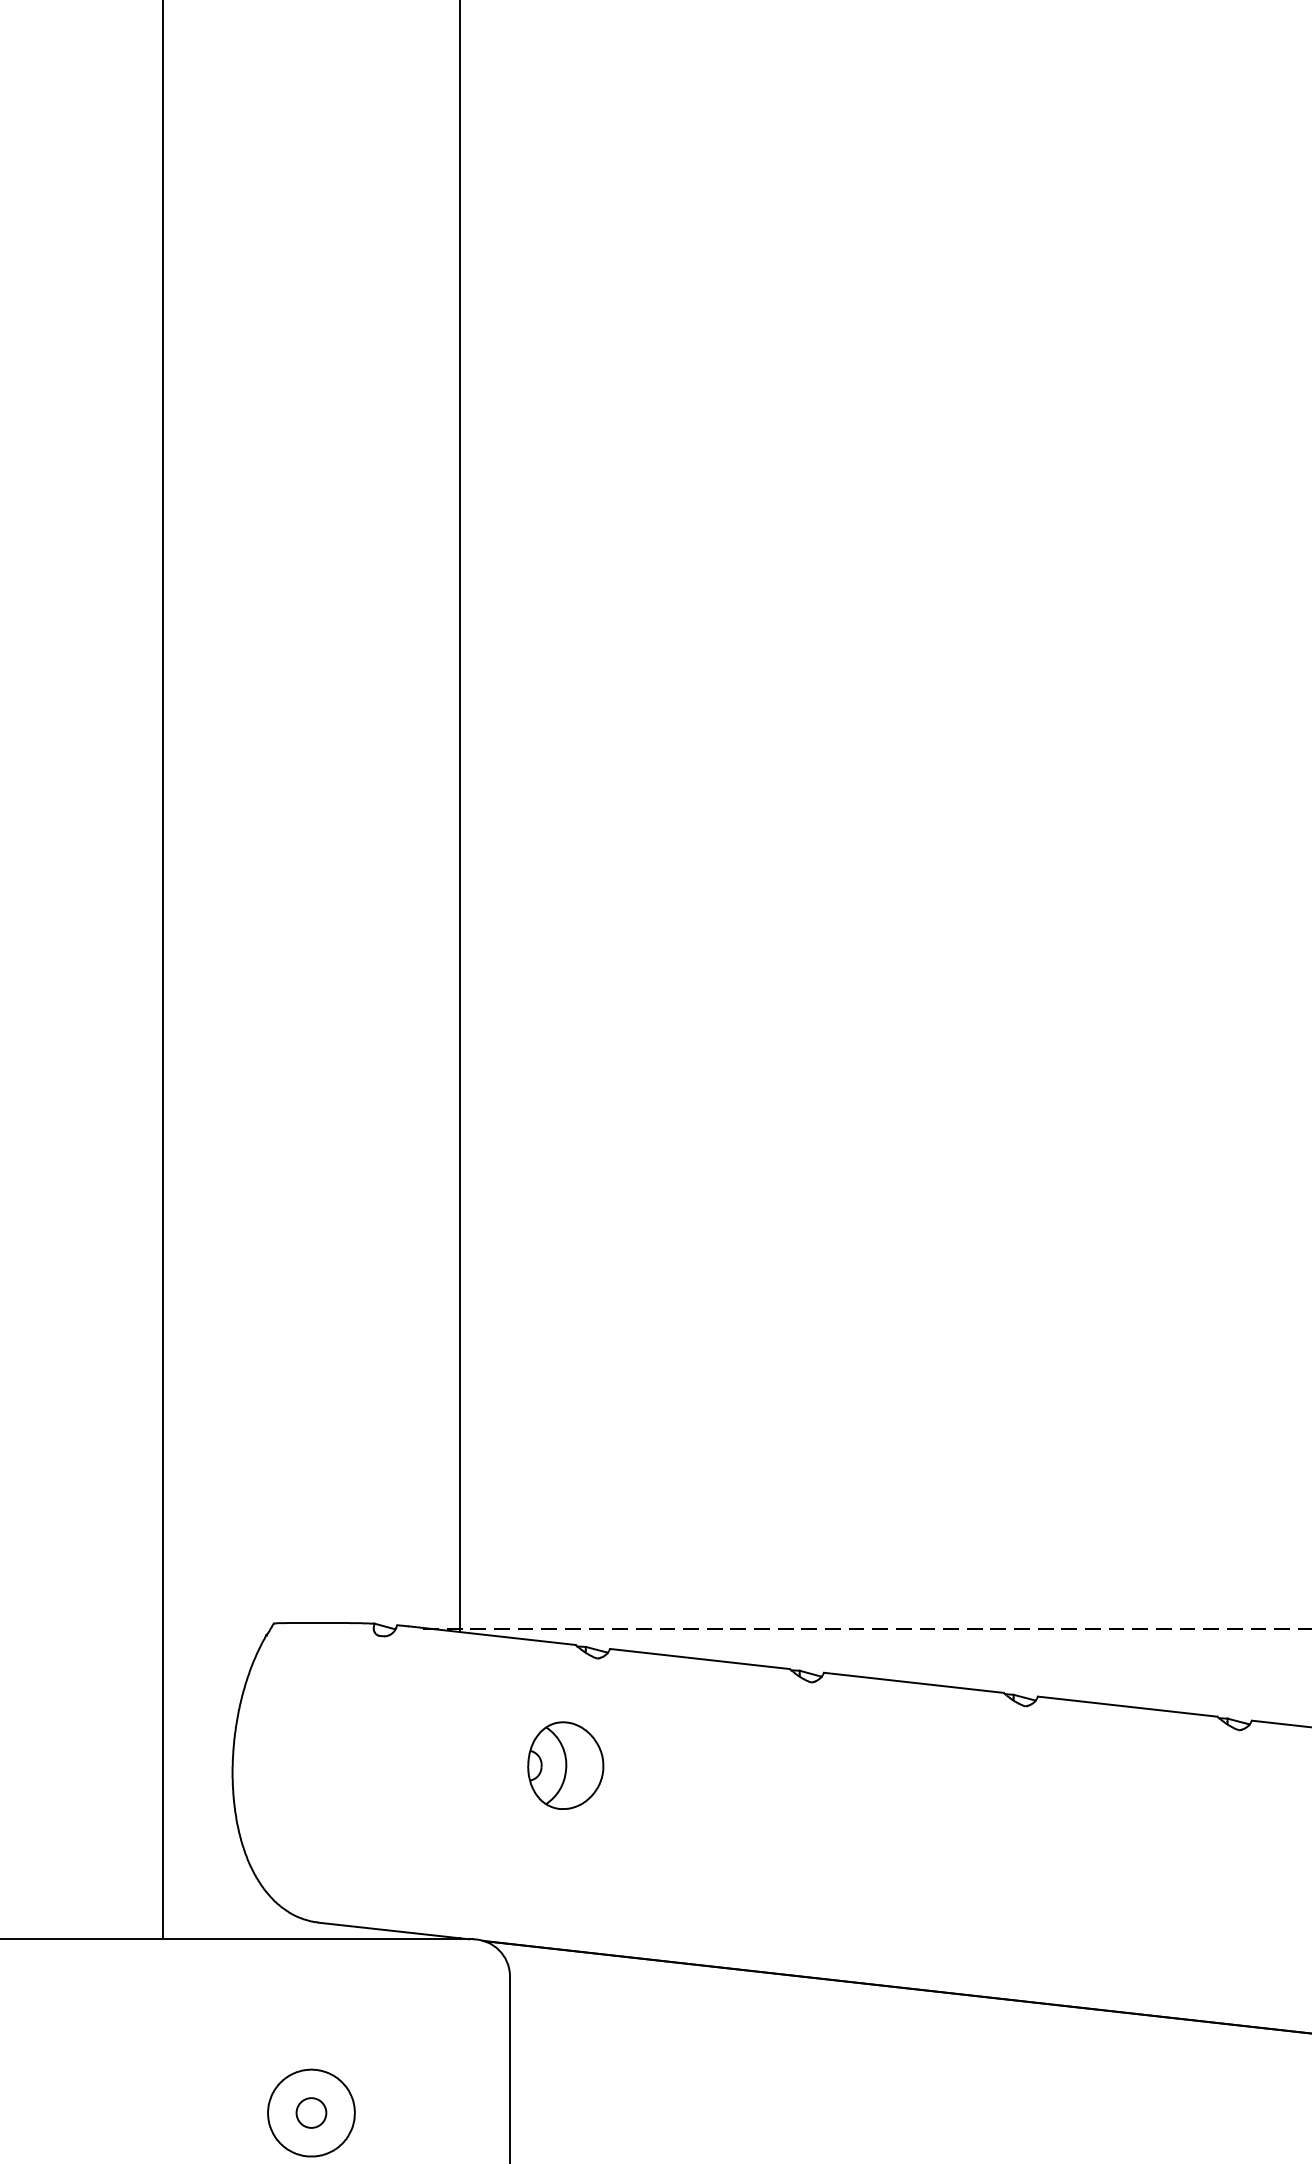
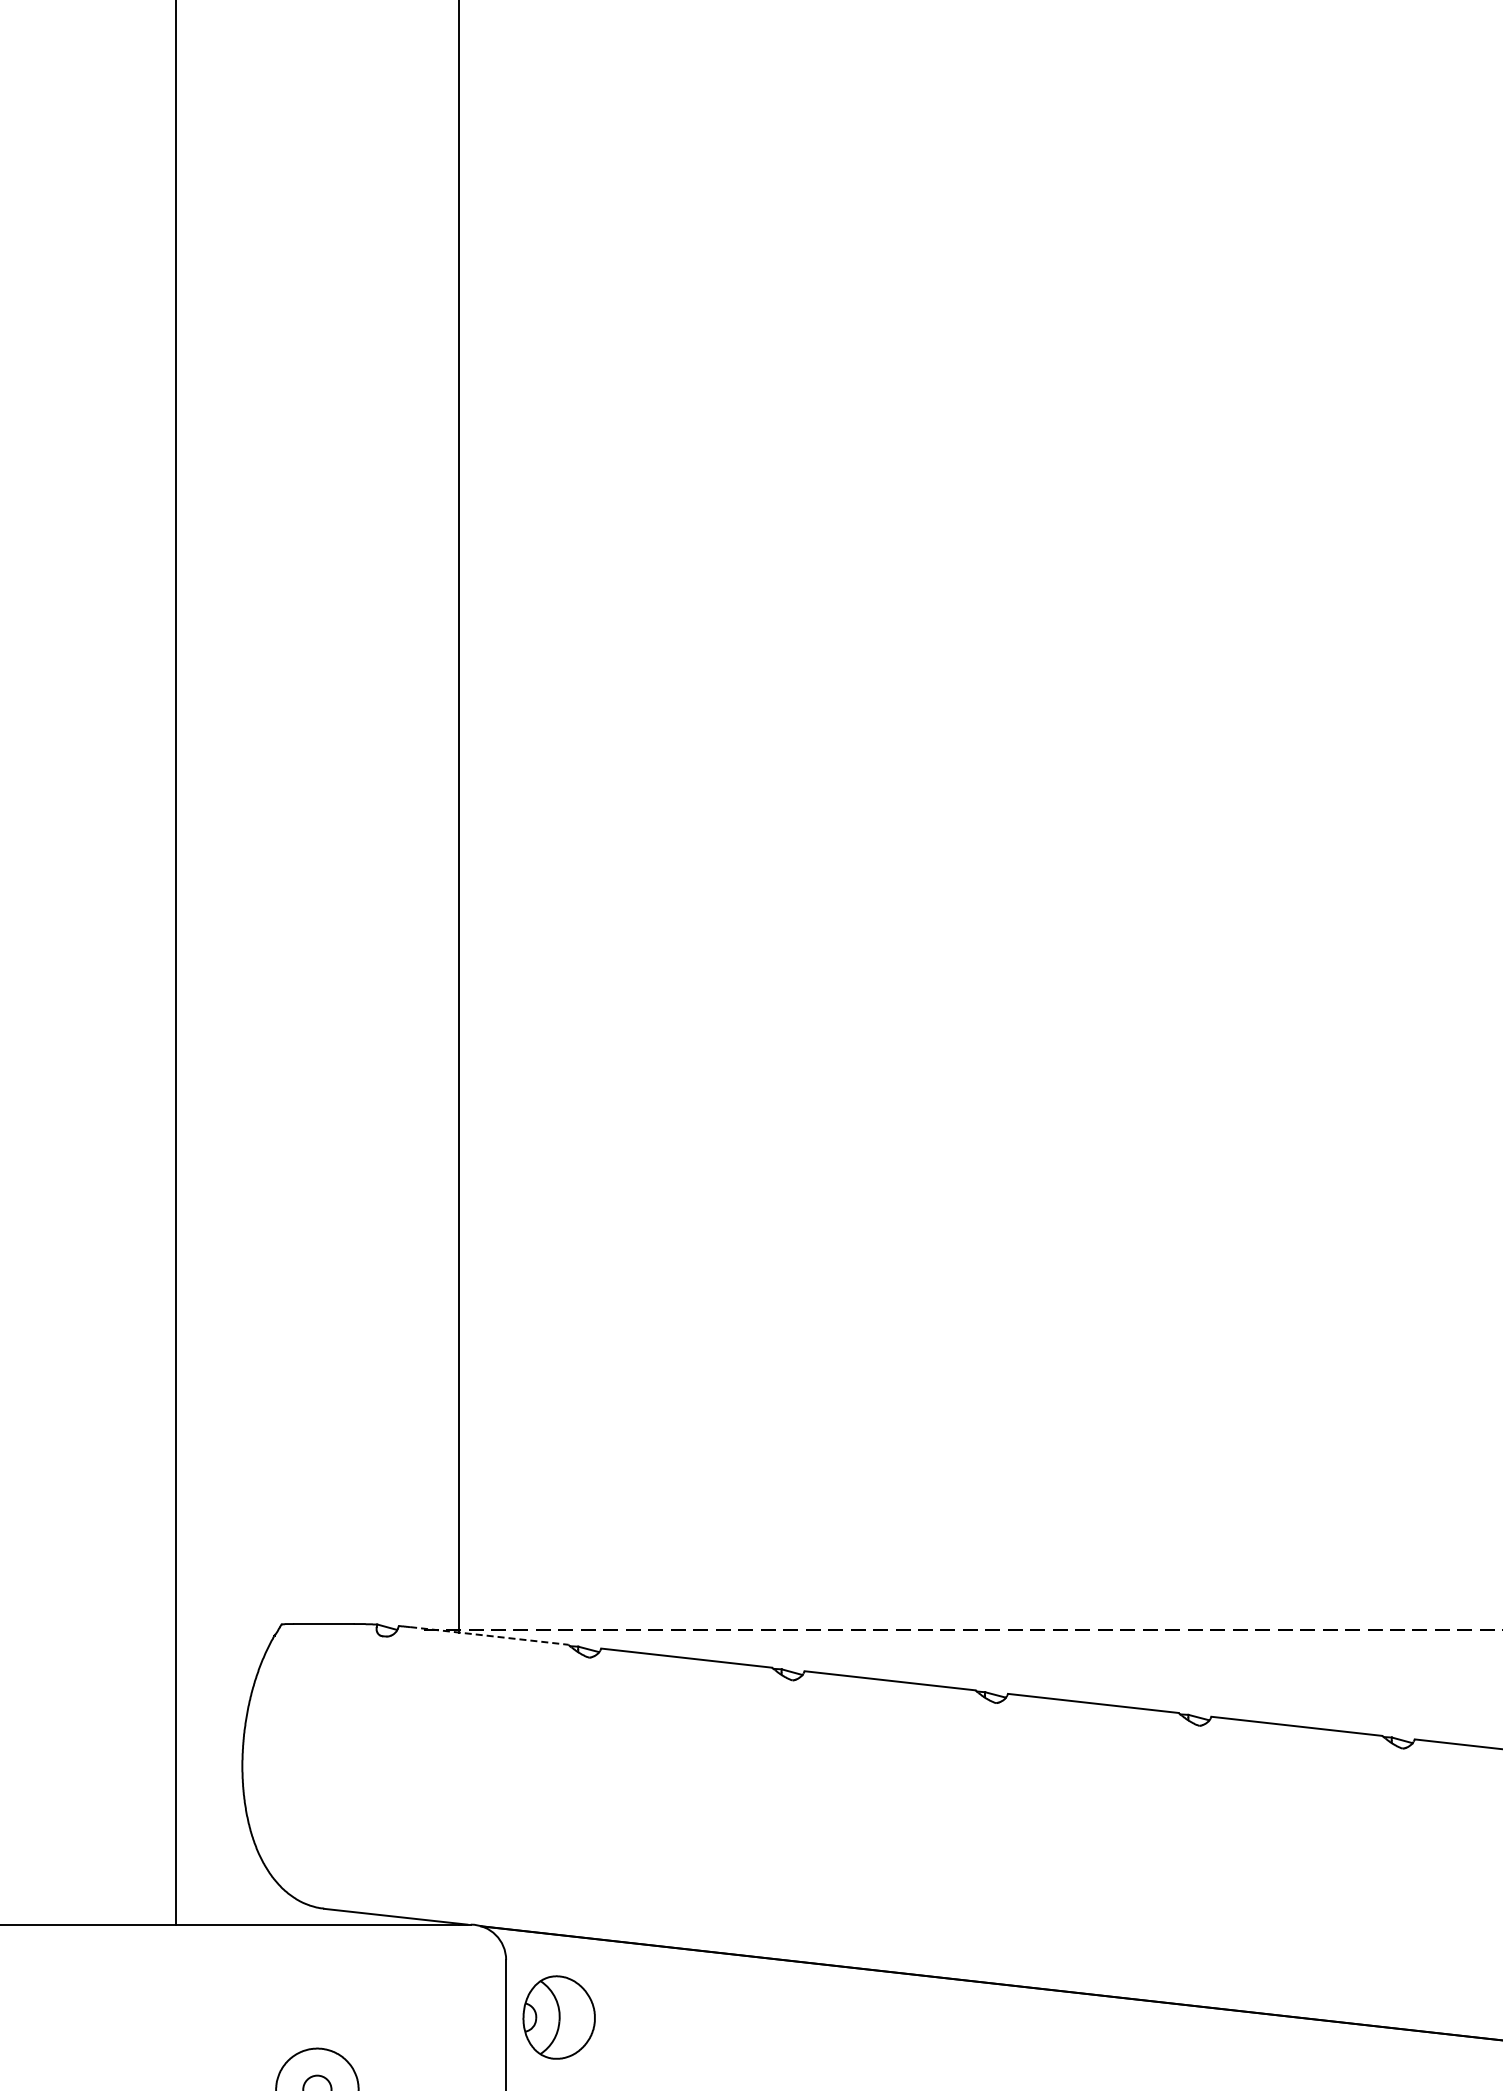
line: (492, 1635) -> (489, 1635), solid -> dashed
part: (565, 1765) -> (558, 2017), moved

